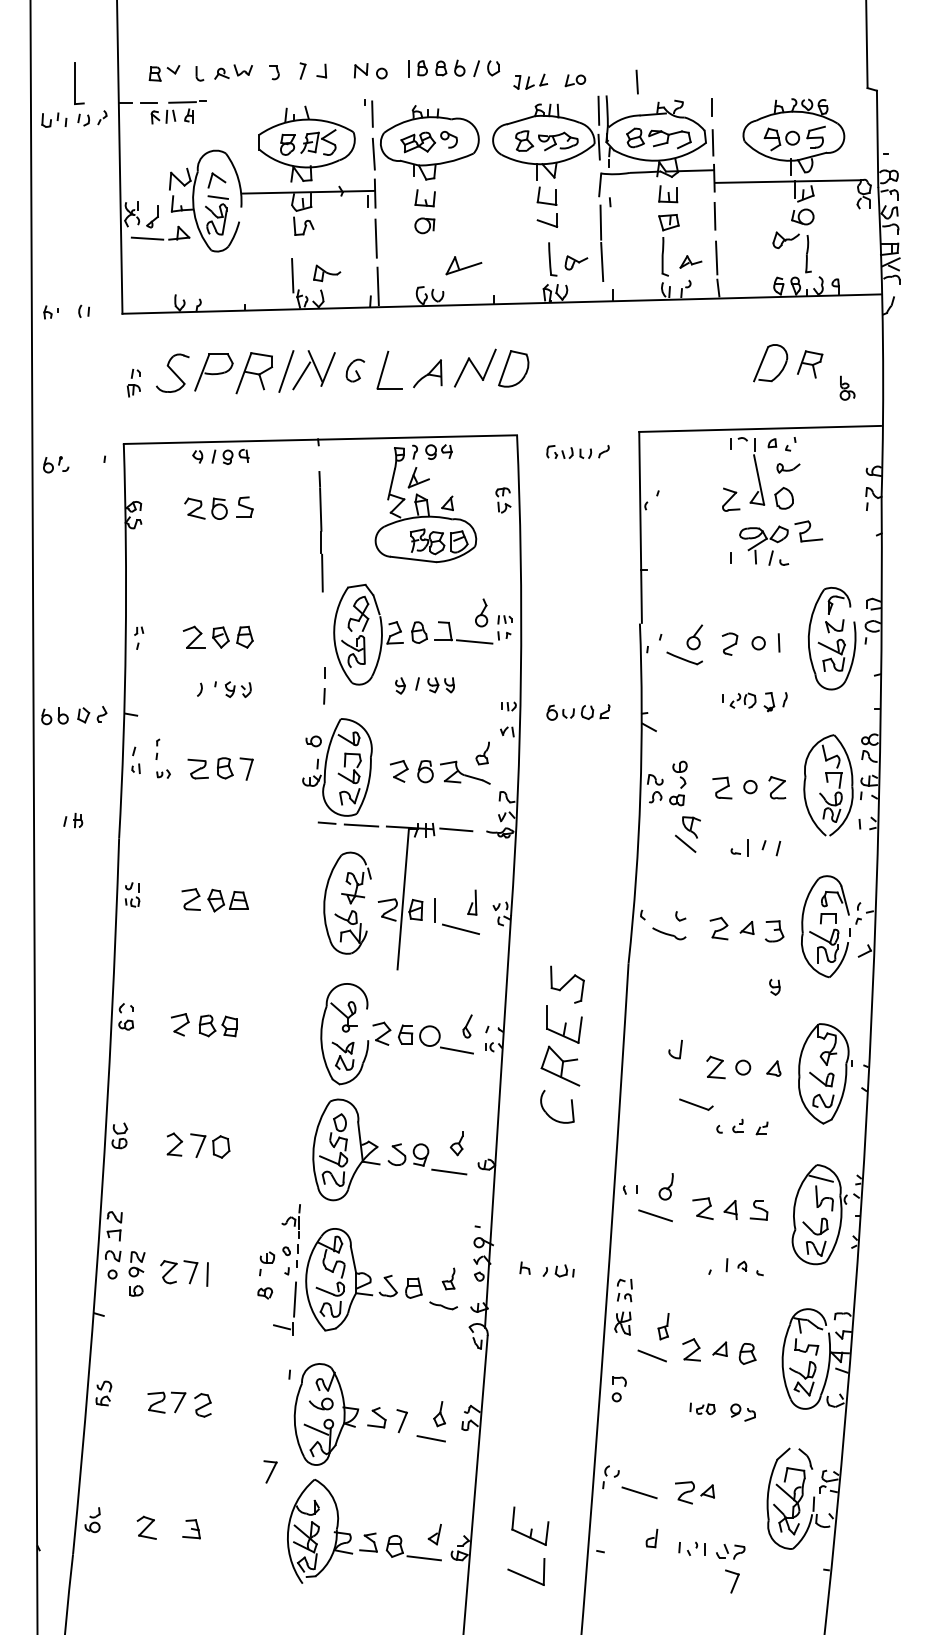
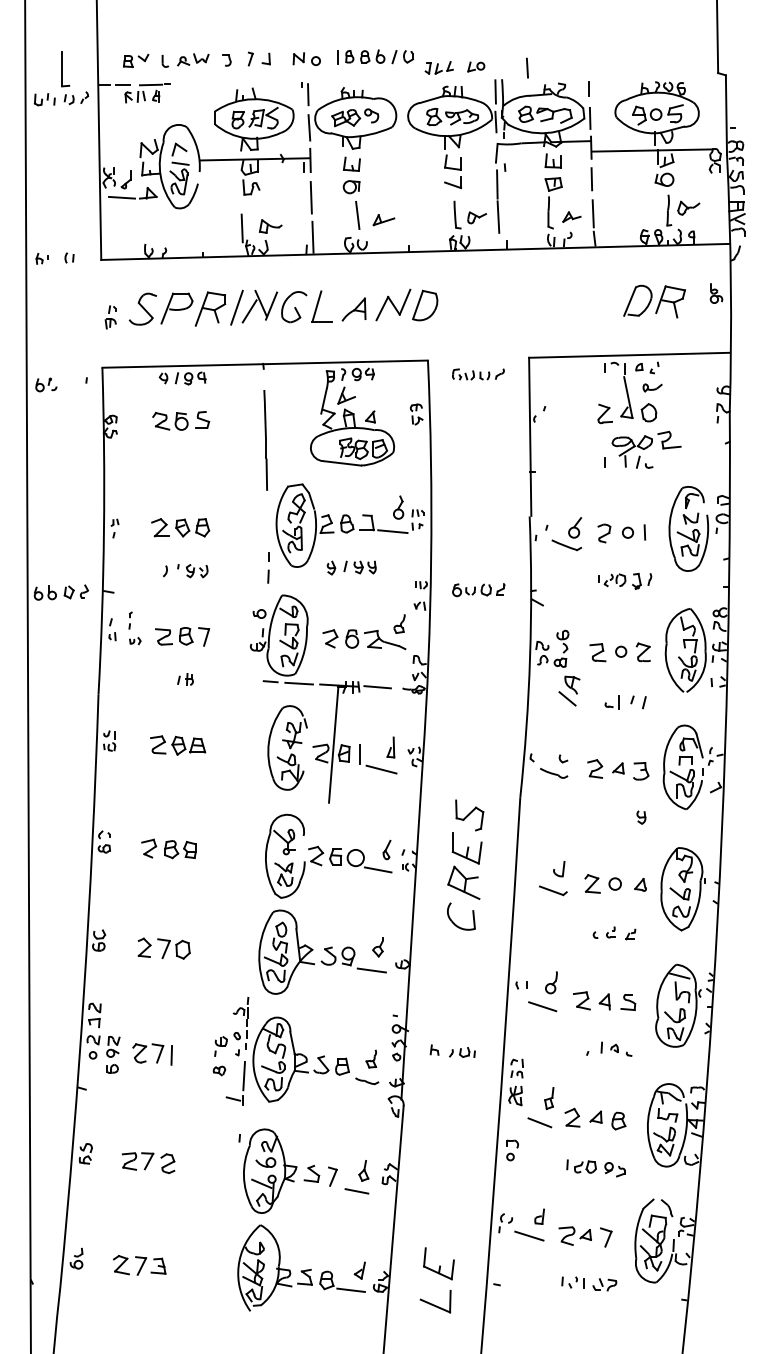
part: (785, 240) -> (688, 208), moved
line: (432, 259) -> (357, 215), added
part: (463, 265) -> (383, 219), size x0.71
part: (809, 364) -> (670, 301), size x1.43
part: (355, 370) -> (294, 306), size x1.67
part: (847, 387) -> (716, 292), moved
part: (73, 820) -> (185, 679), moved
part: (696, 1104) -> (553, 890), moved
part: (702, 1408) -> (581, 1166), size x1.43
part: (270, 1471) -> (141, 1265), moved
part: (651, 1538) -> (539, 1216), moved
part: (732, 1581) -> (606, 1237), moved

